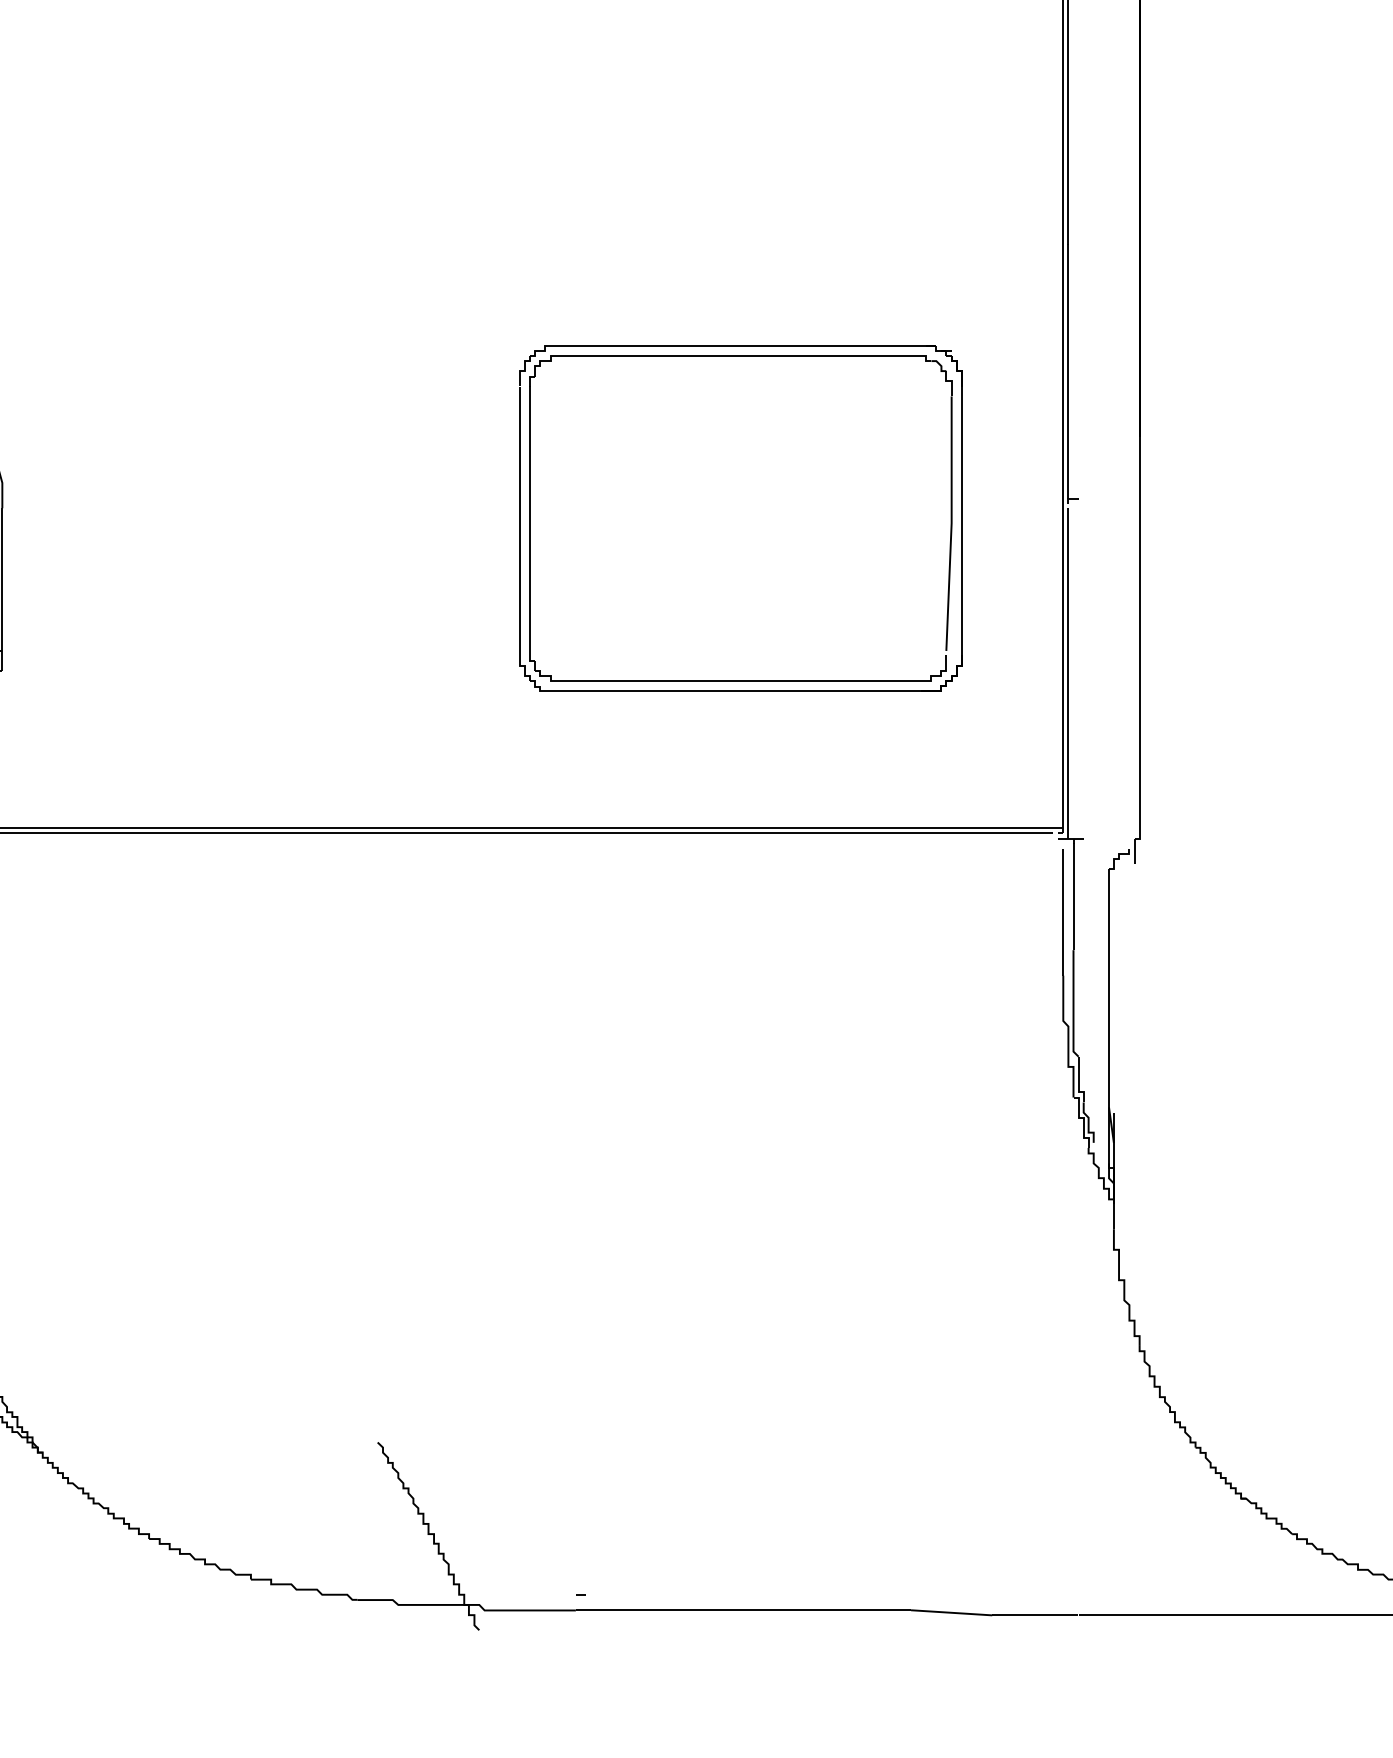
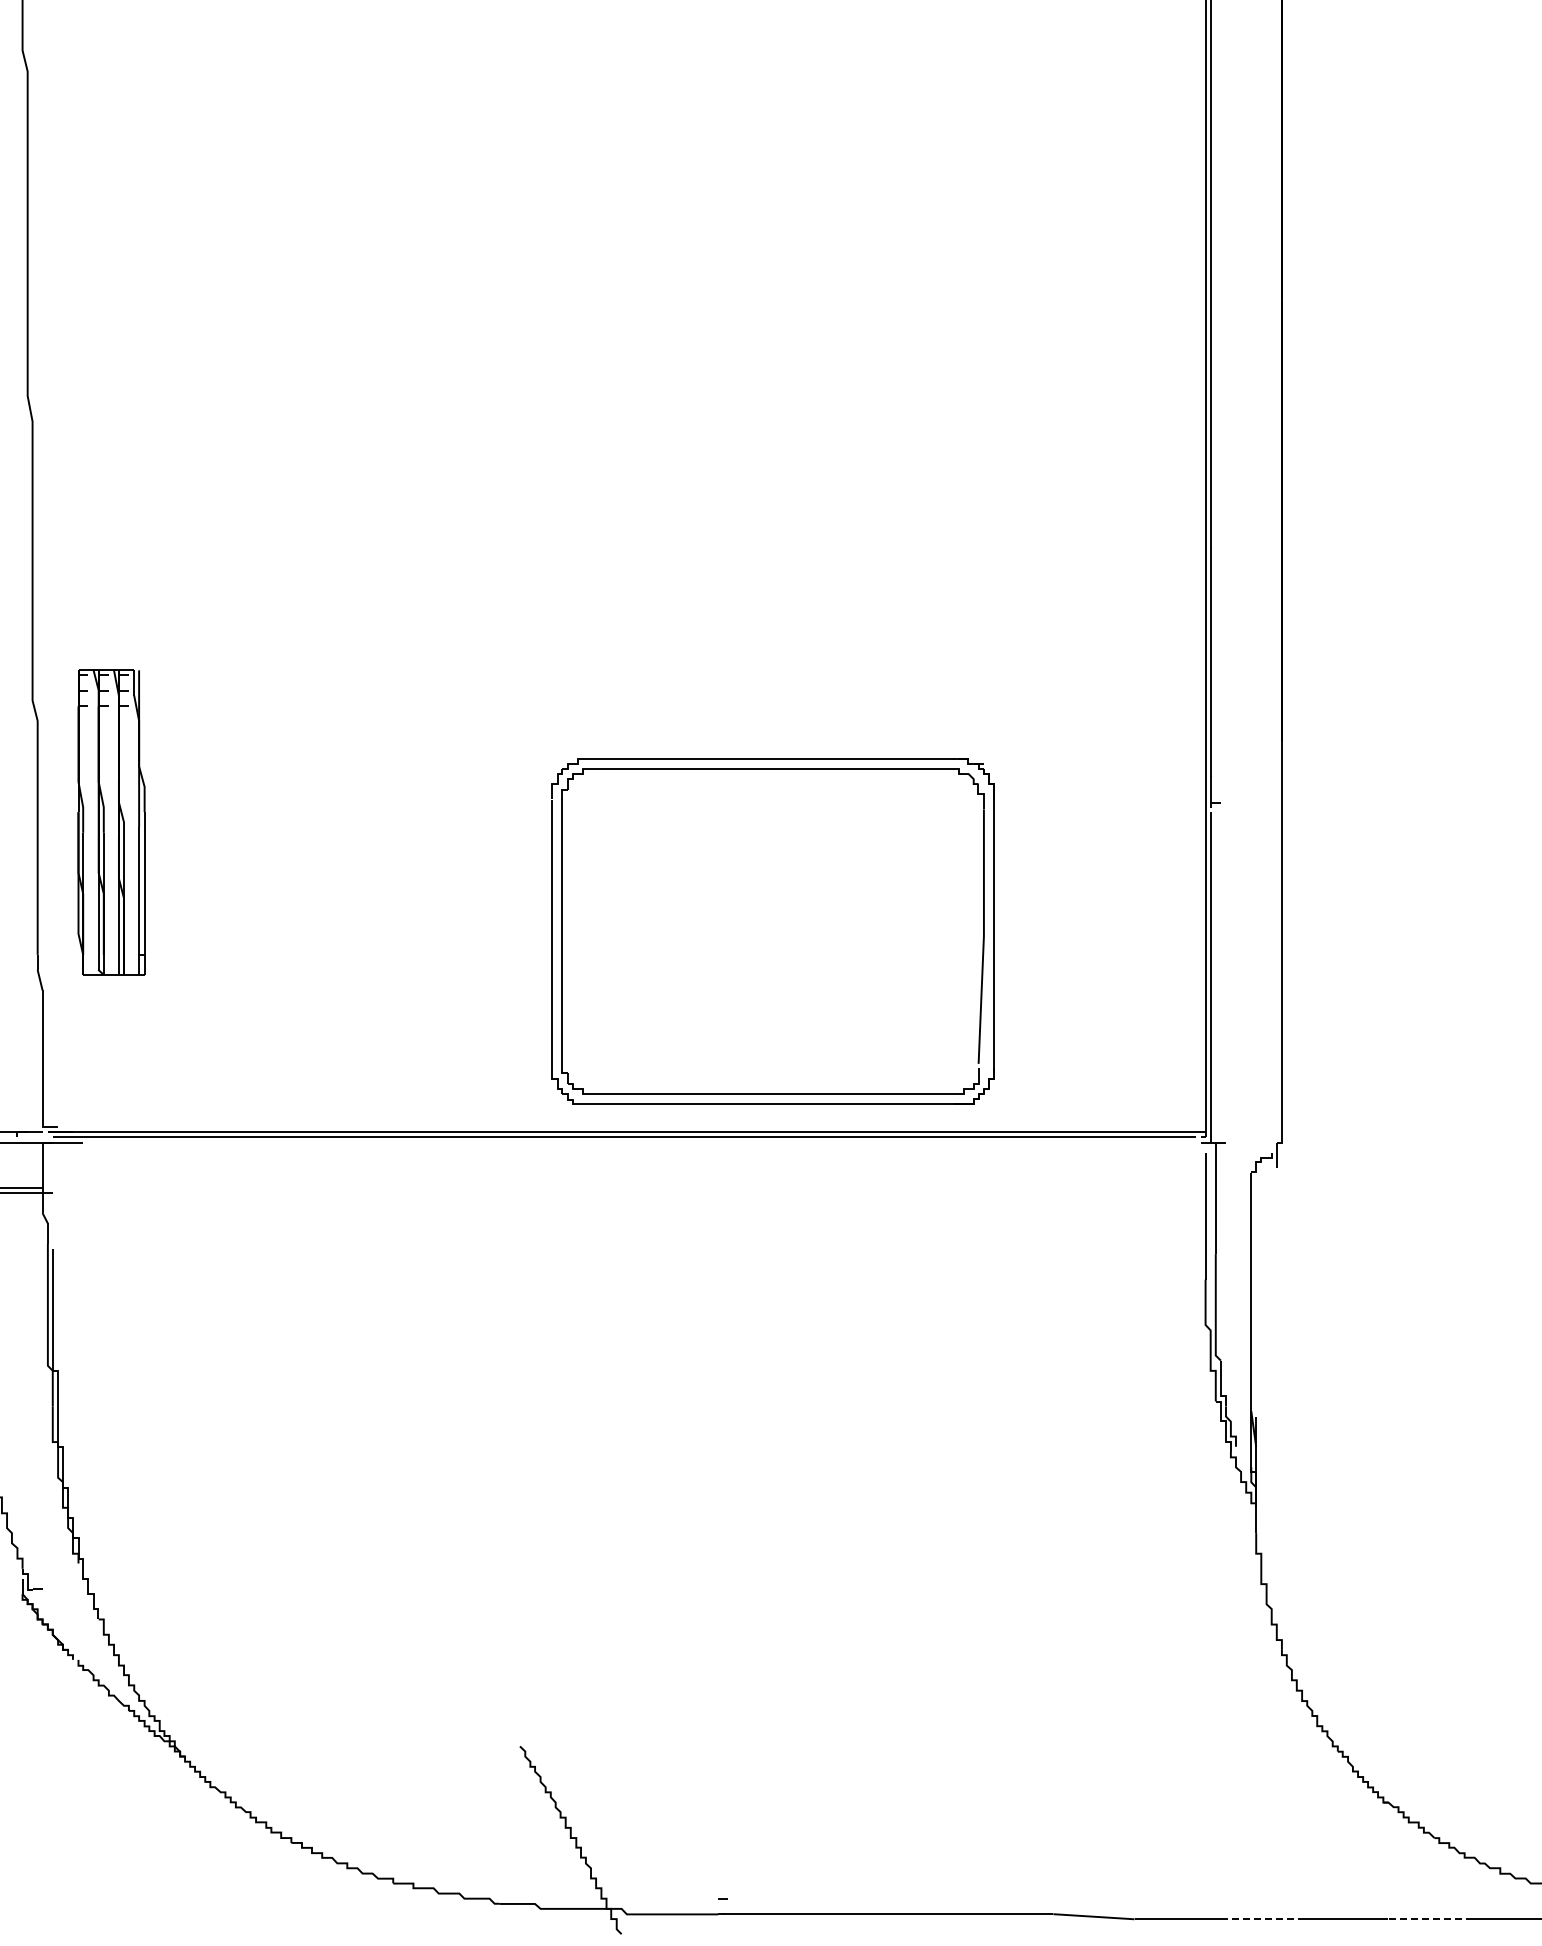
part: (740, 356) -> (772, 769), moved
line: (1119, 1615) -> (1261, 1919), solid -> dashed
line: (1287, 1615) -> (1429, 1919), solid -> dashed

